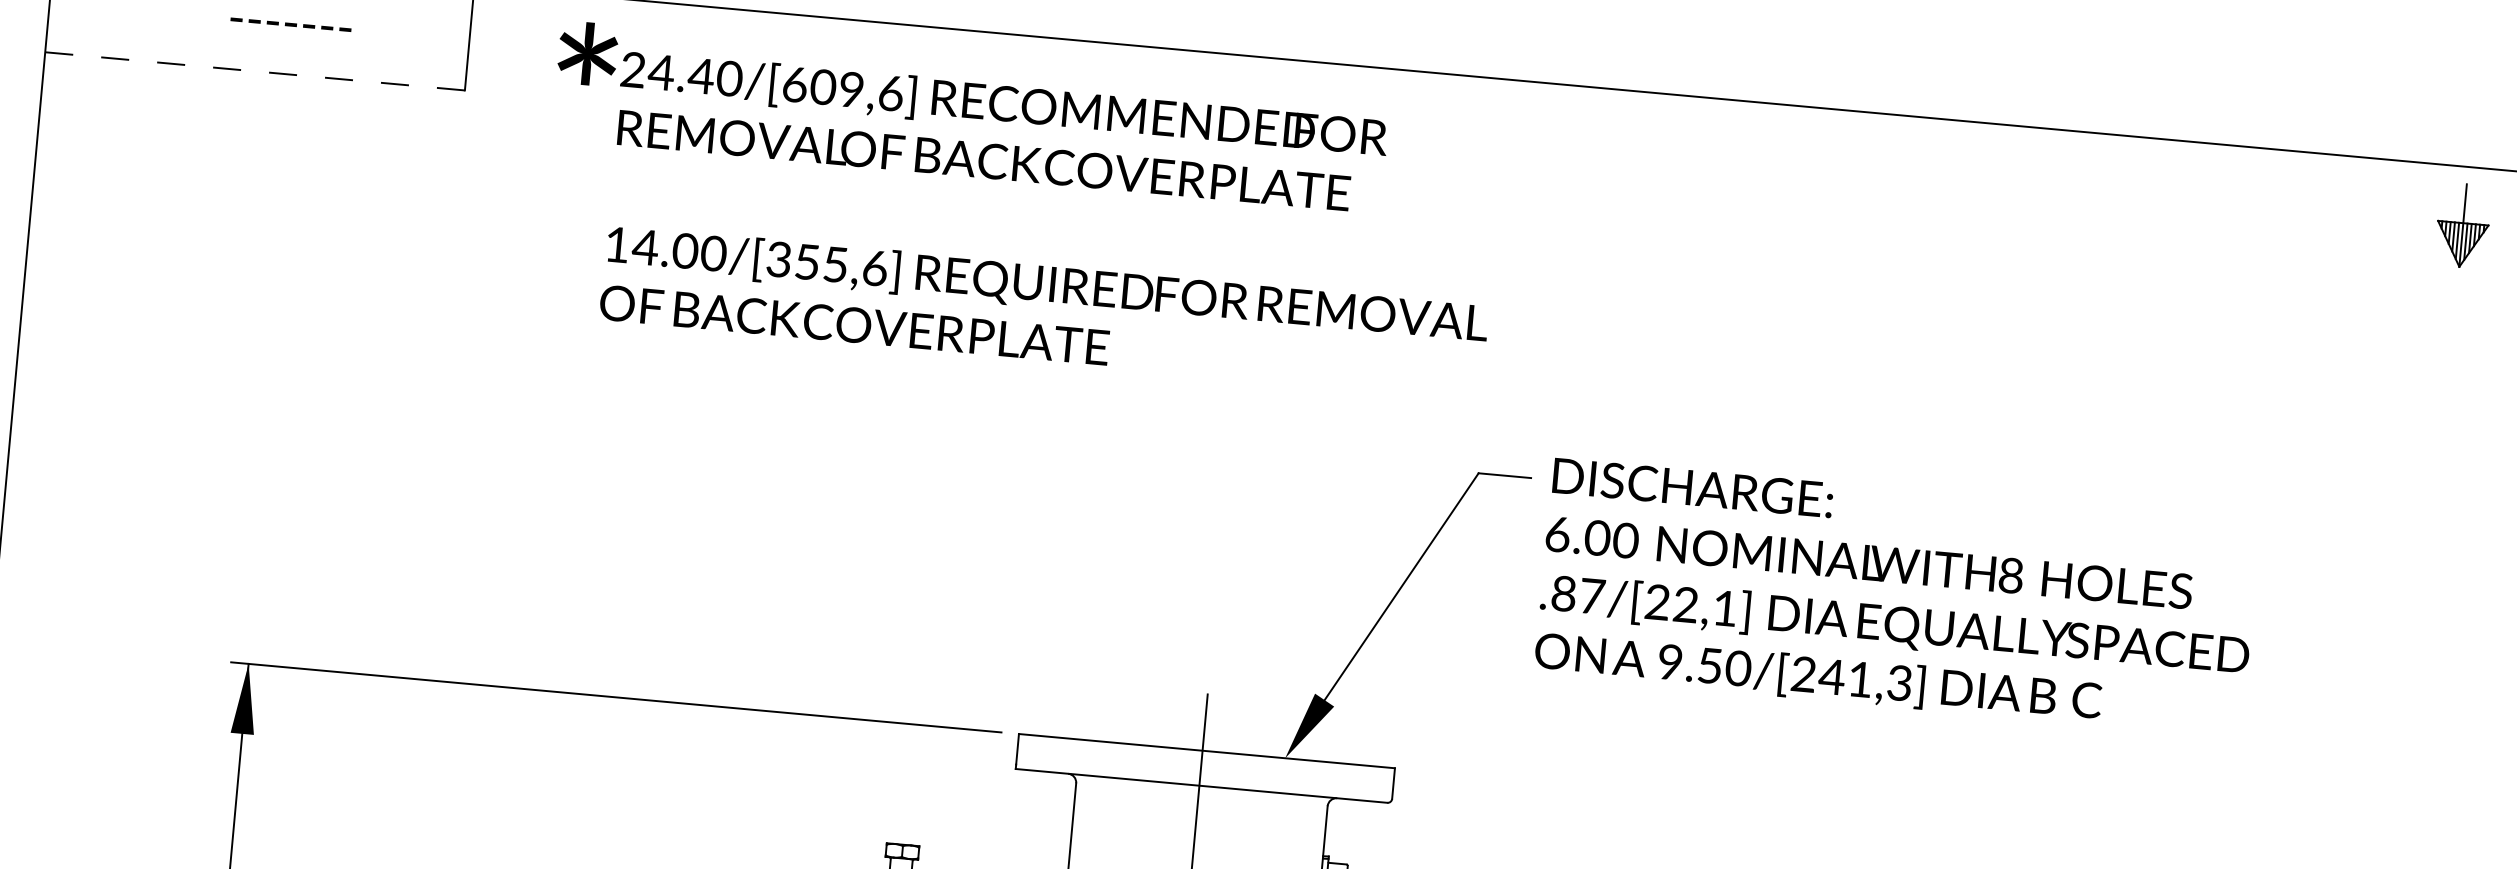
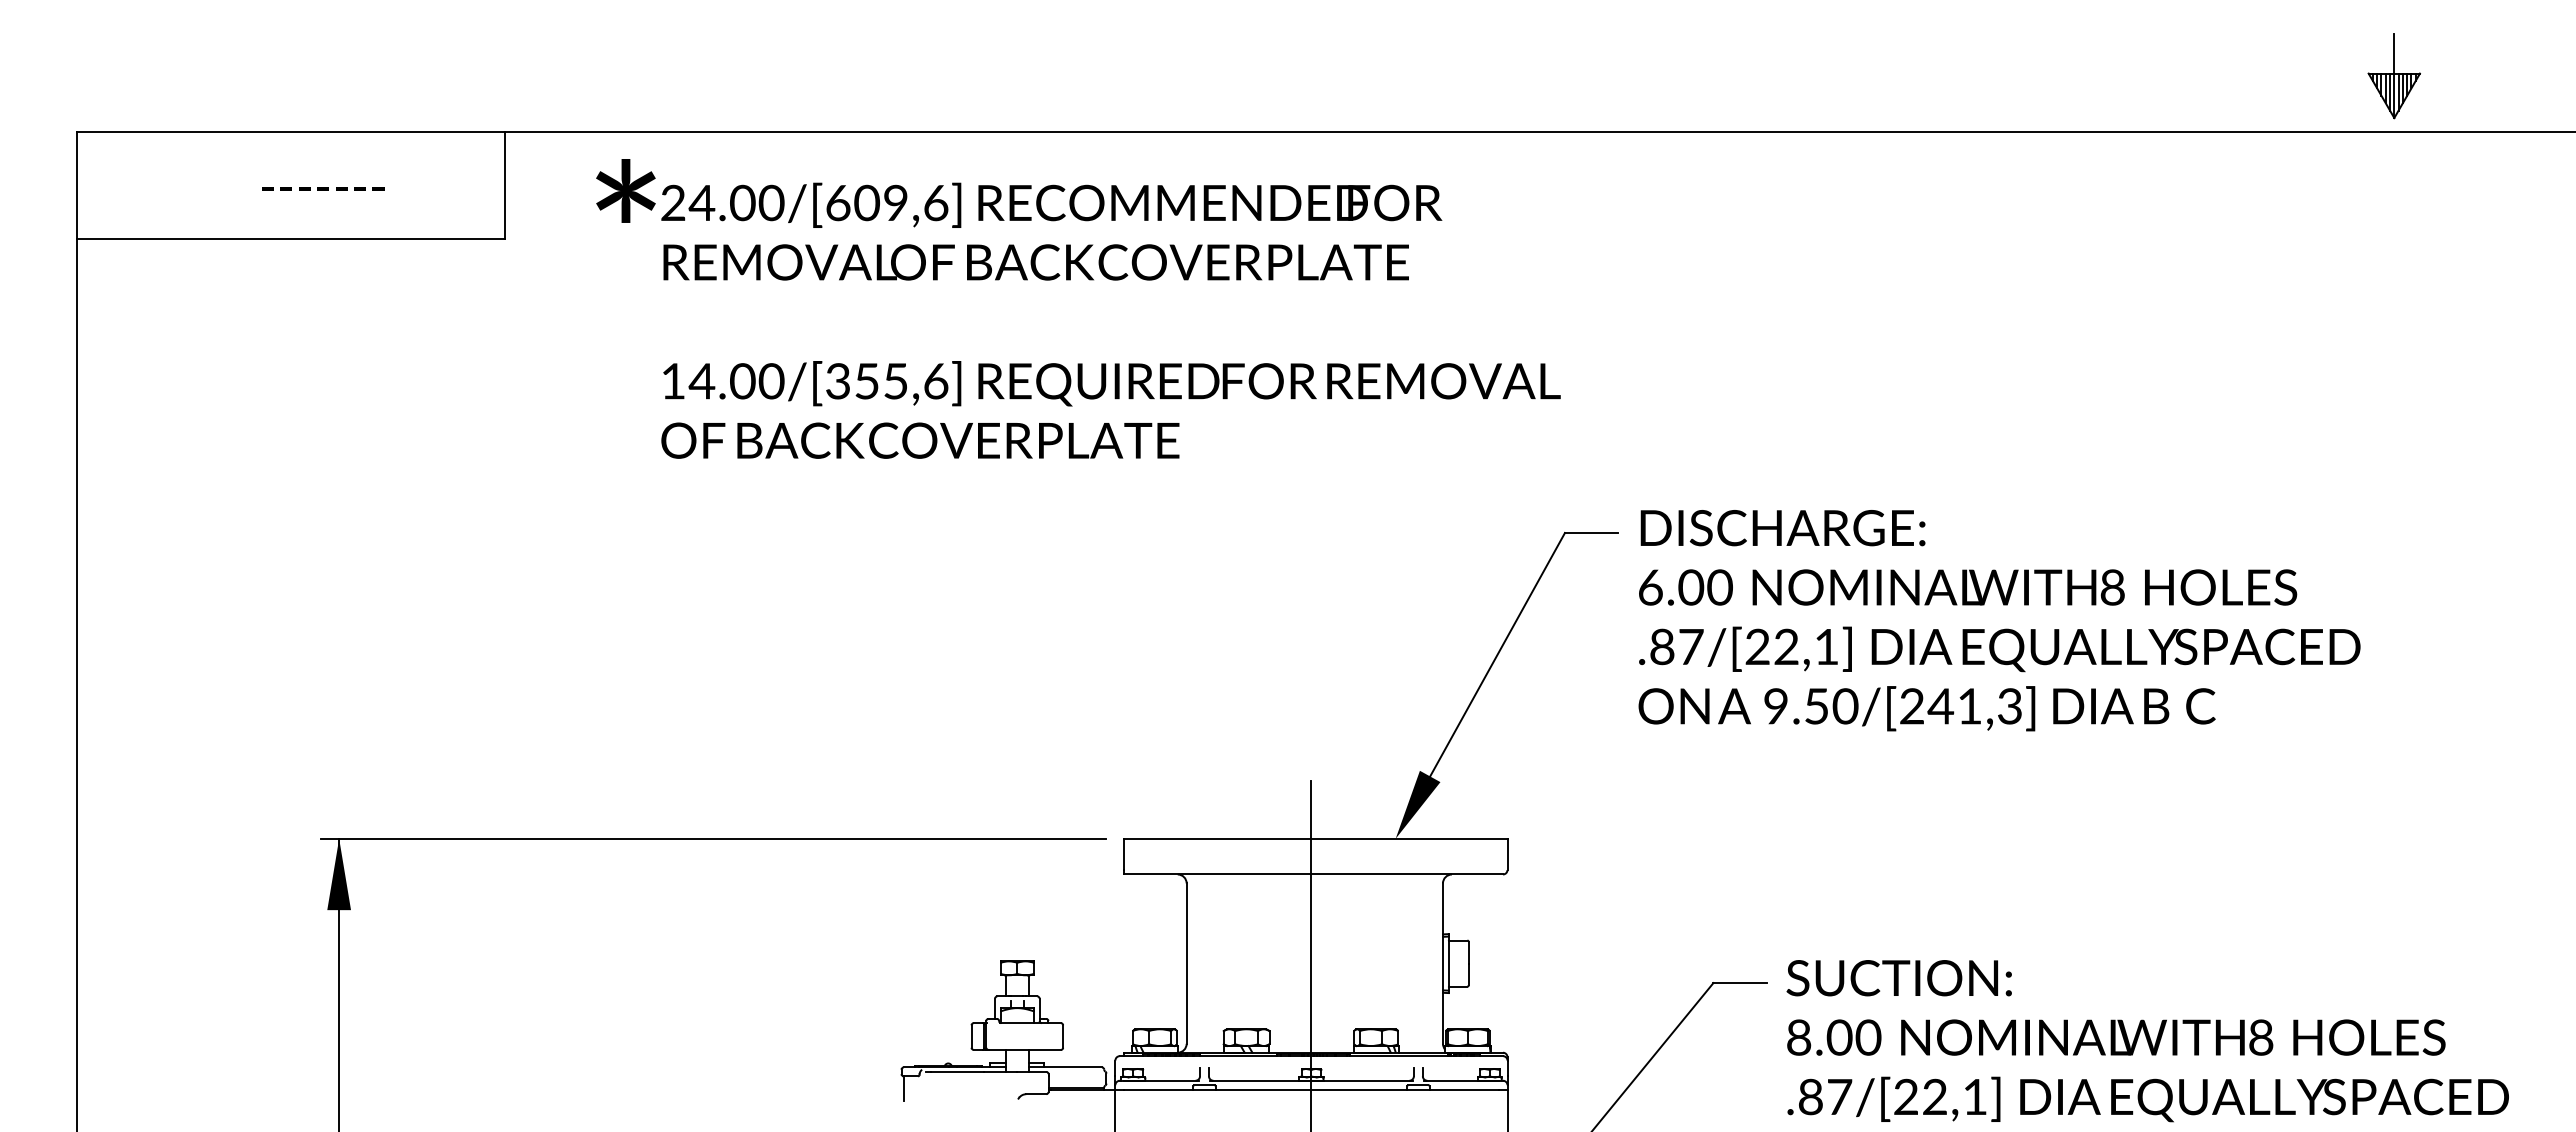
line: (255, 71) -> (291, 239), dashed -> solid
text: (701, 75) -> (742, 202), 24.40/[609,6] -> 24.00/[609,6]
part: (2462, 225) -> (2393, 76), moved

